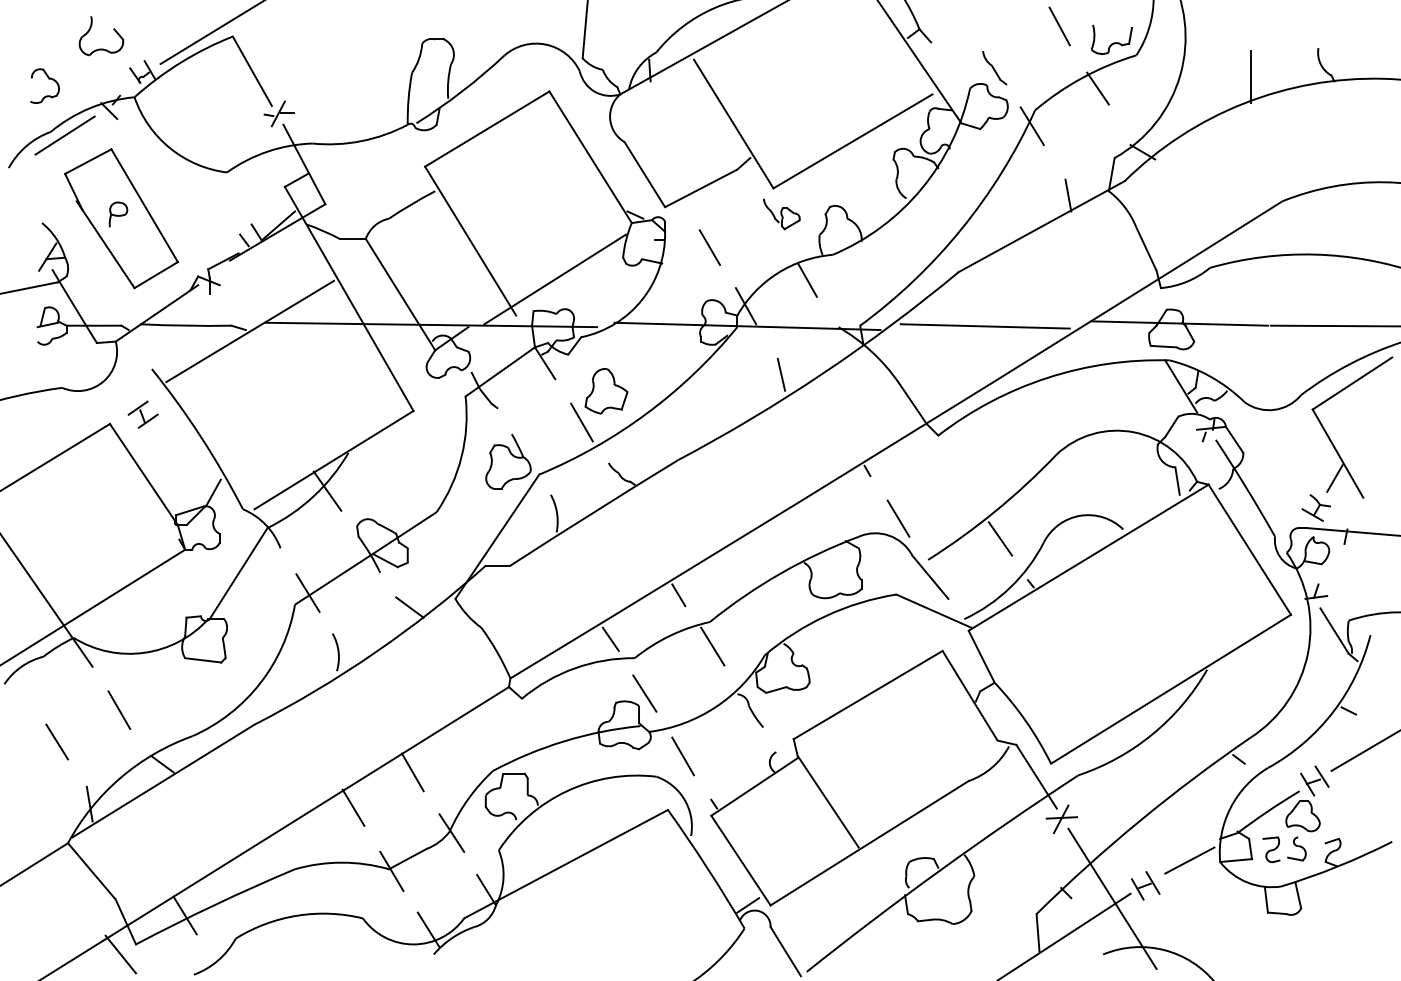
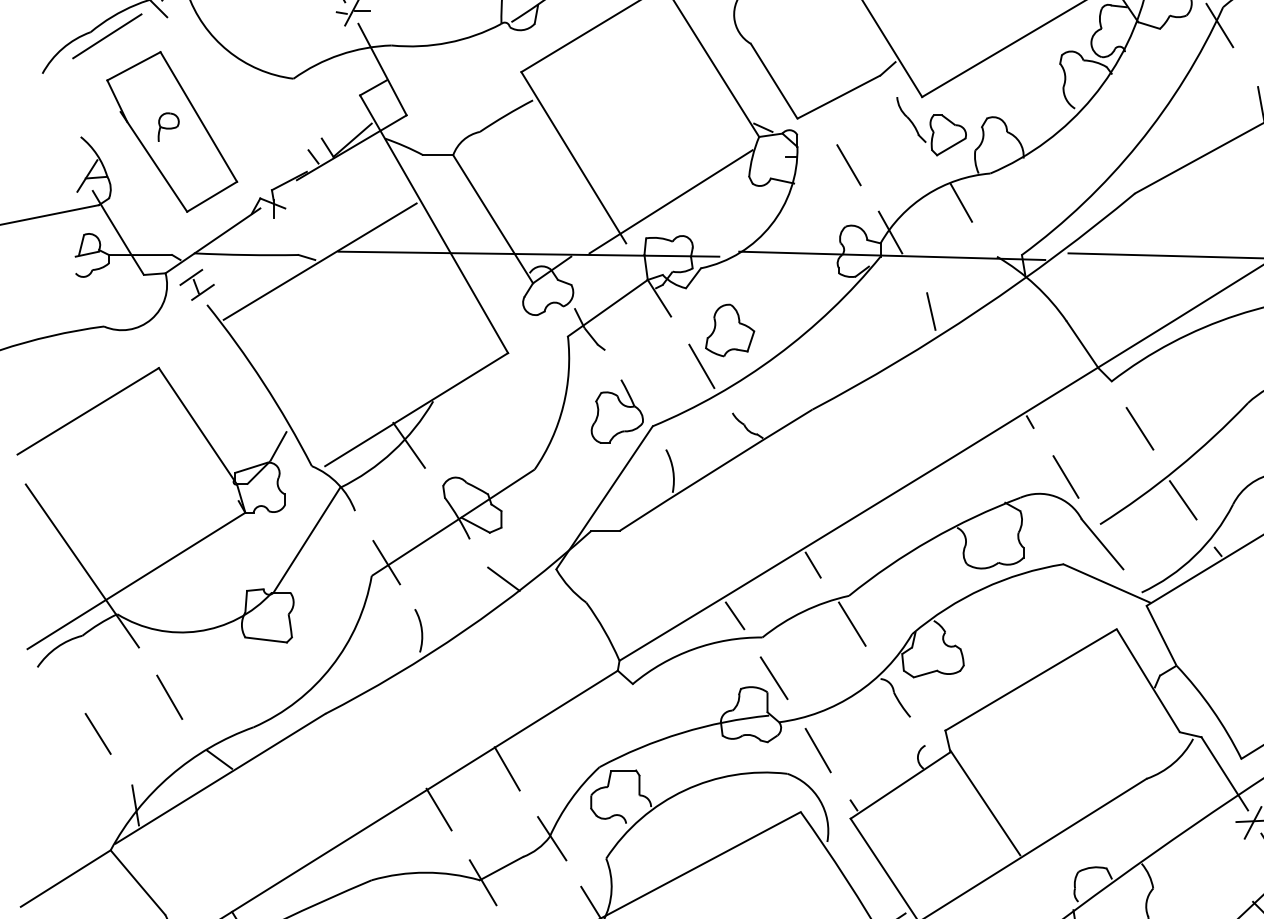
part: (781, 214) -> (931, 127), size x1.67
part: (142, 414) -> (196, 284), moved
line: (962, 476) -> (1139, 428), added

